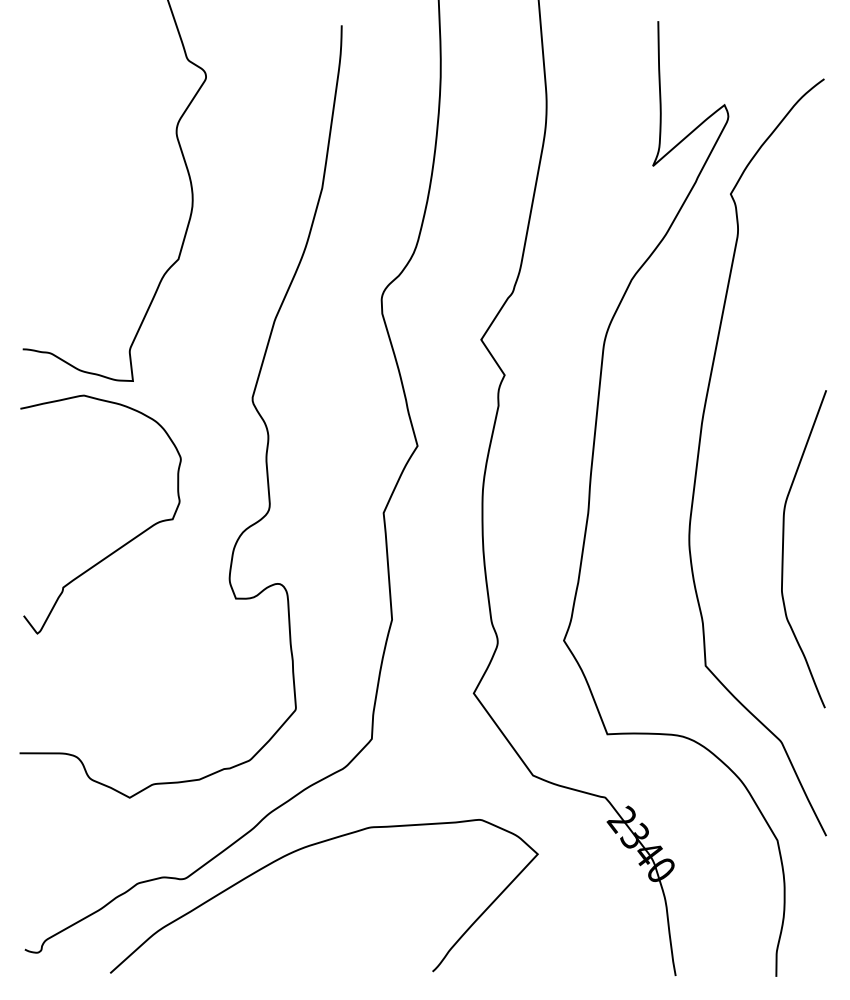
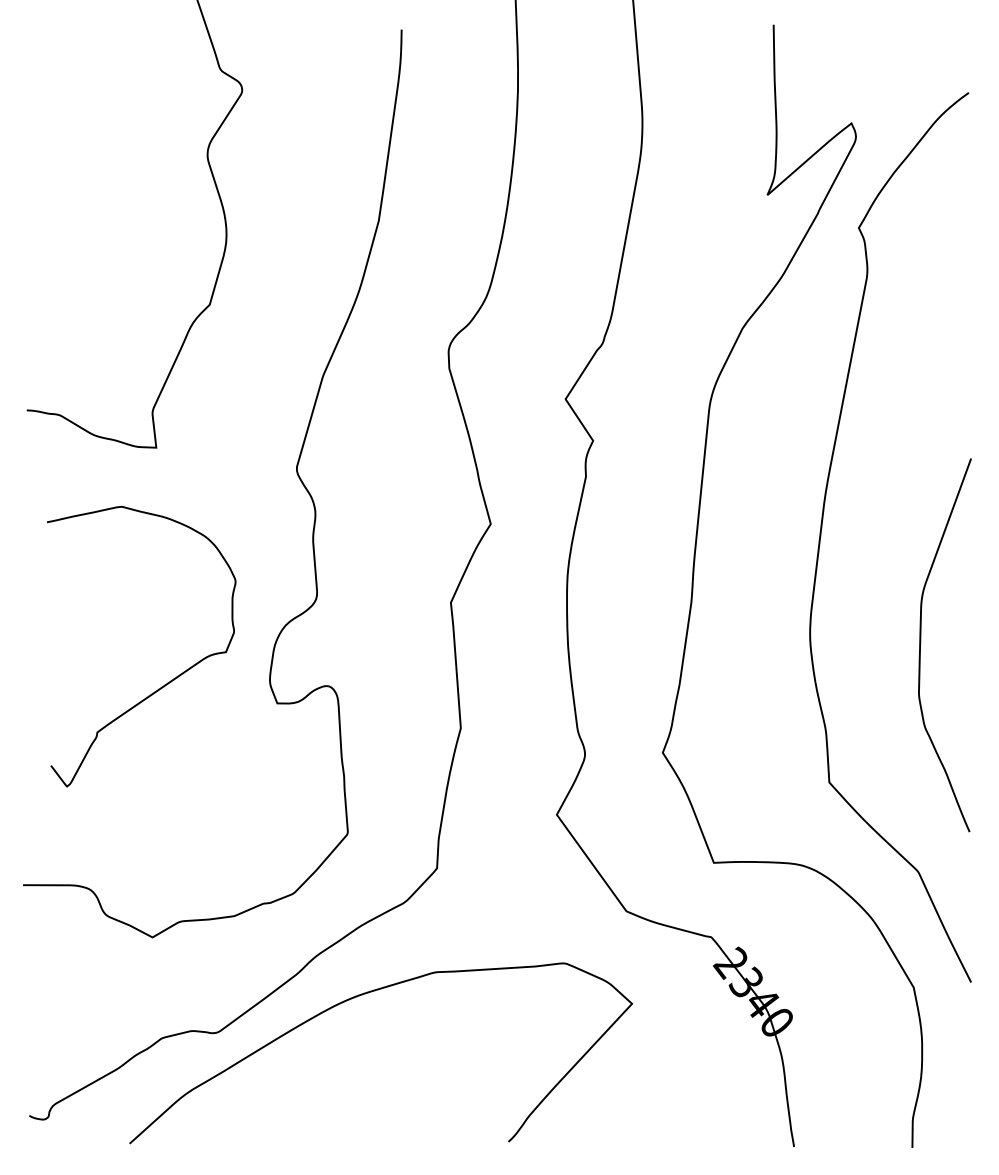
curve: (122, 545) -> (167, 682), moved

